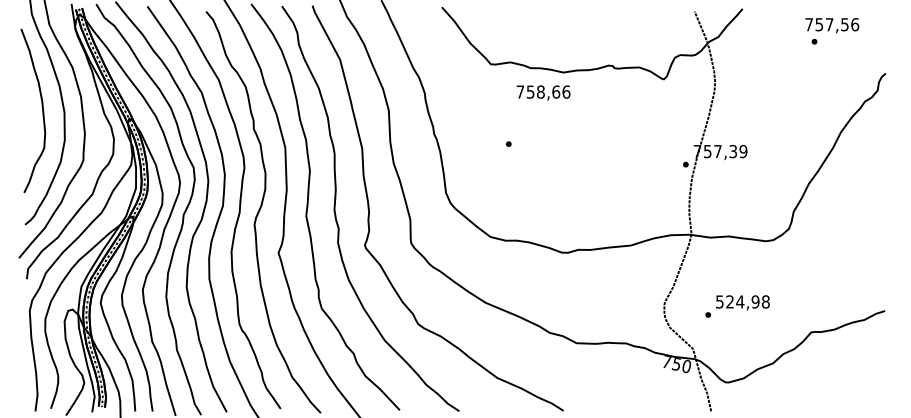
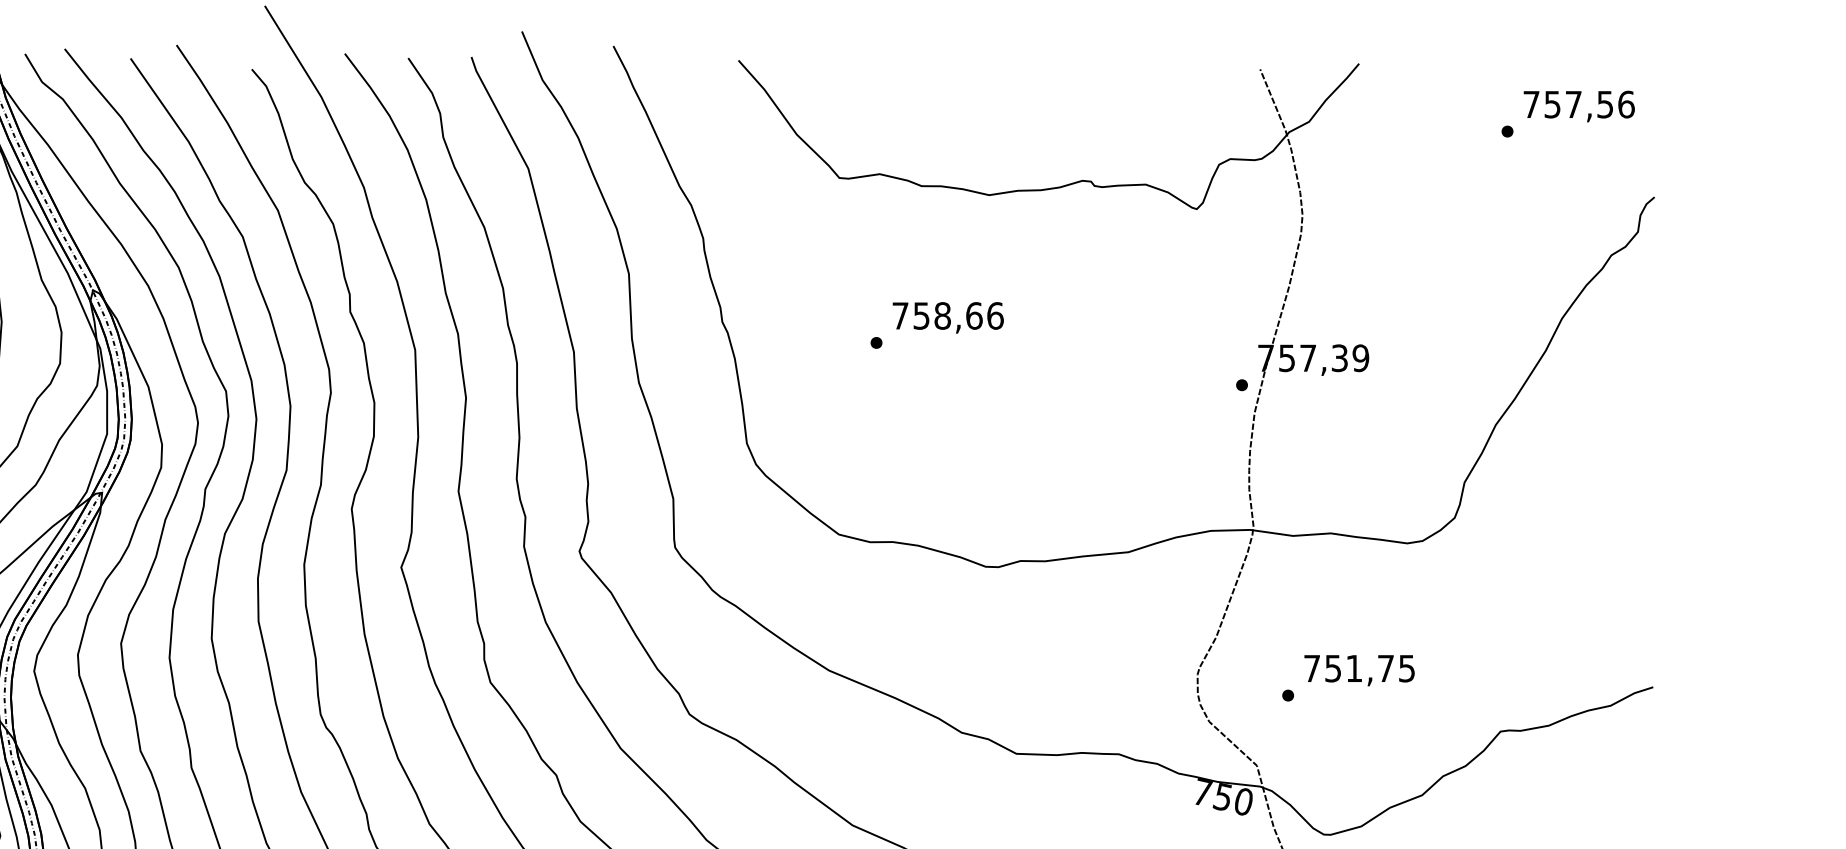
text: (832, 25) -> (1579, 106), moved
text: (543, 92) -> (948, 316), moved
text: (742, 301) -> (1358, 667), 524,98 -> 751,75

